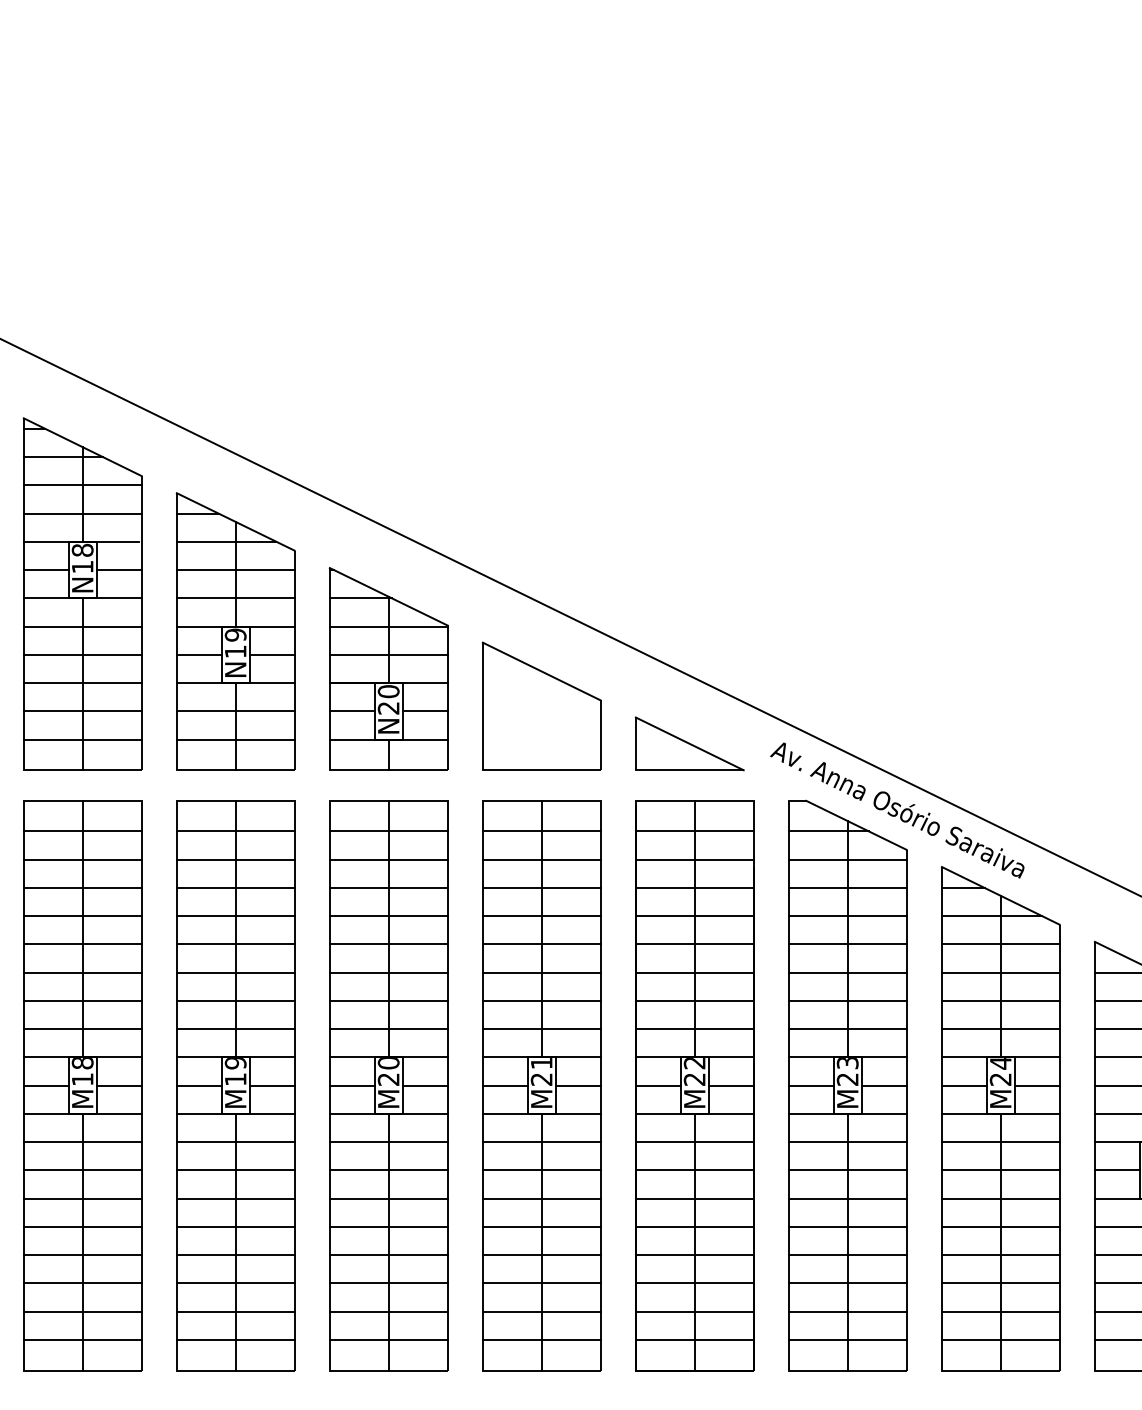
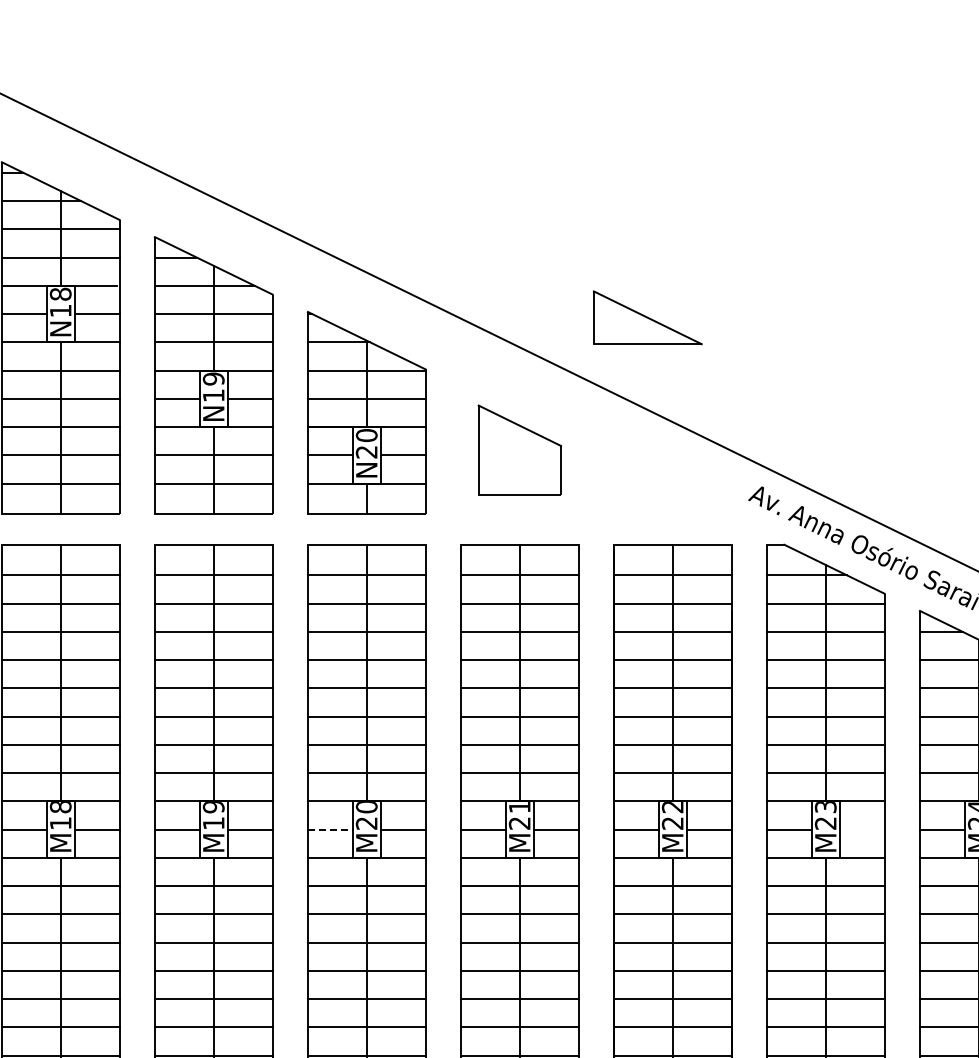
part: (541, 705) -> (519, 449), size x0.7
part: (689, 743) -> (647, 317), moved
line: (352, 1085) -> (330, 829), solid -> dashed
line: (883, 1085) -> (861, 829), removed

